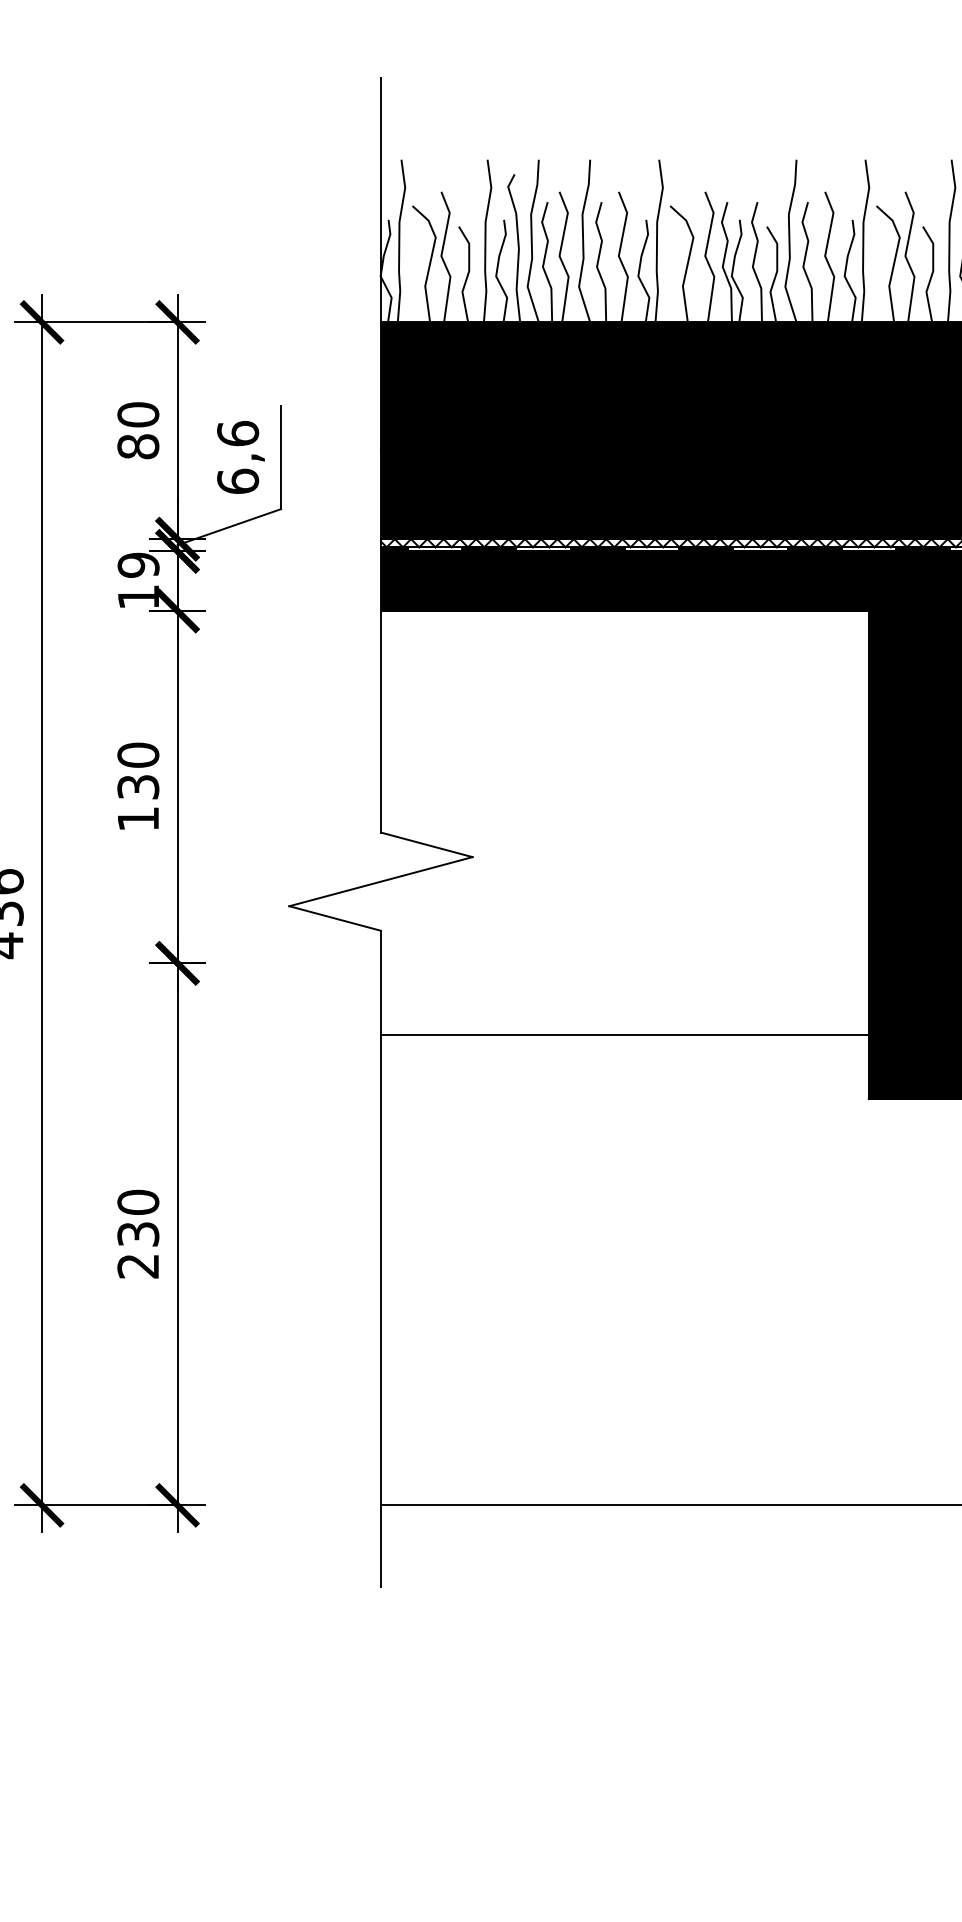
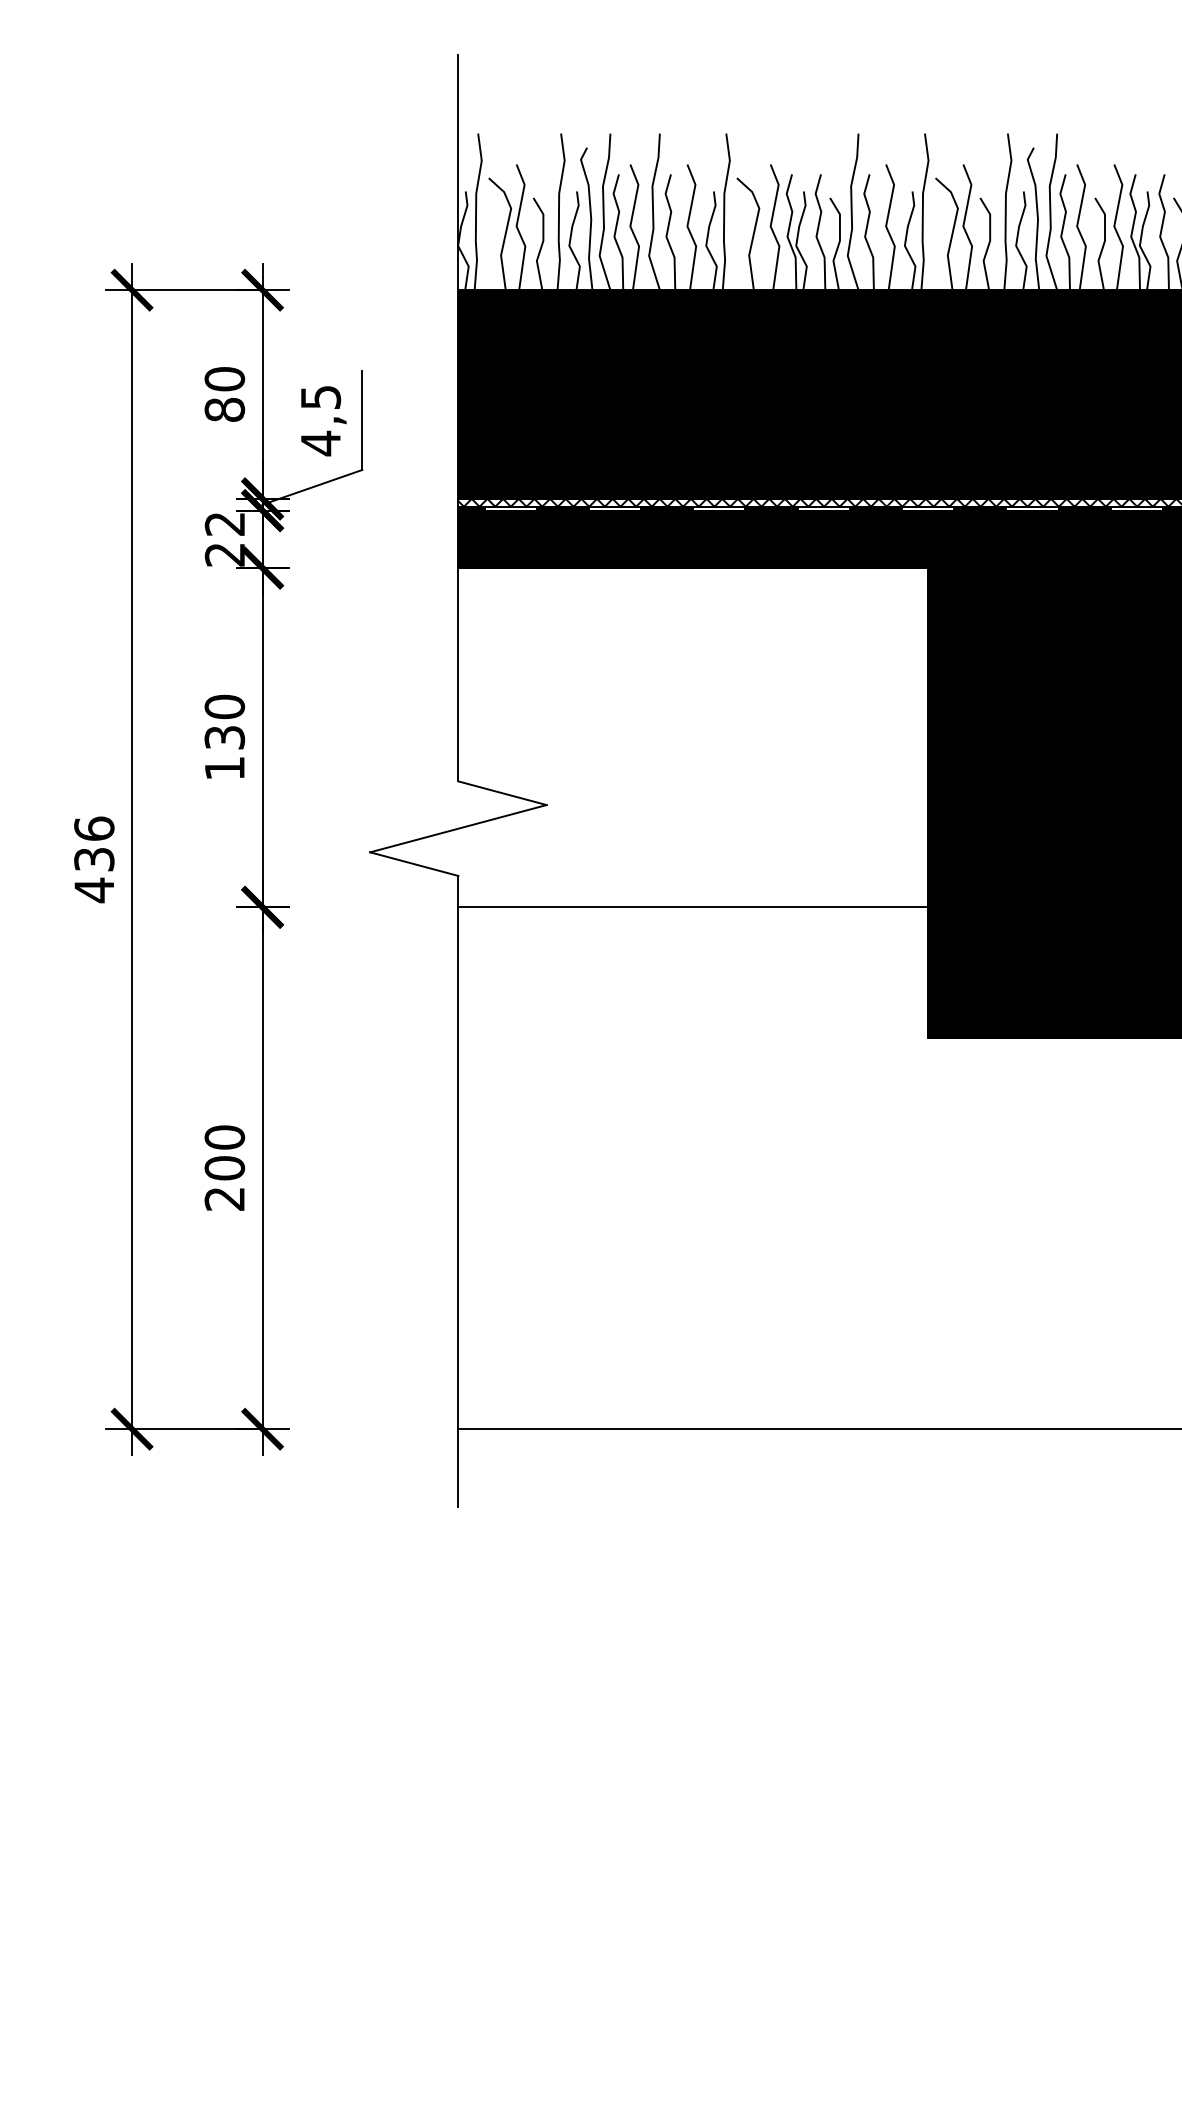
text: (237, 457) -> (320, 420), 6,6 -> 4,5
text: (138, 581) -> (224, 539), 19 -> 22
line: (625, 1035) -> (693, 907), moved
text: (138, 1234) -> (224, 1168), 230 -> 200

